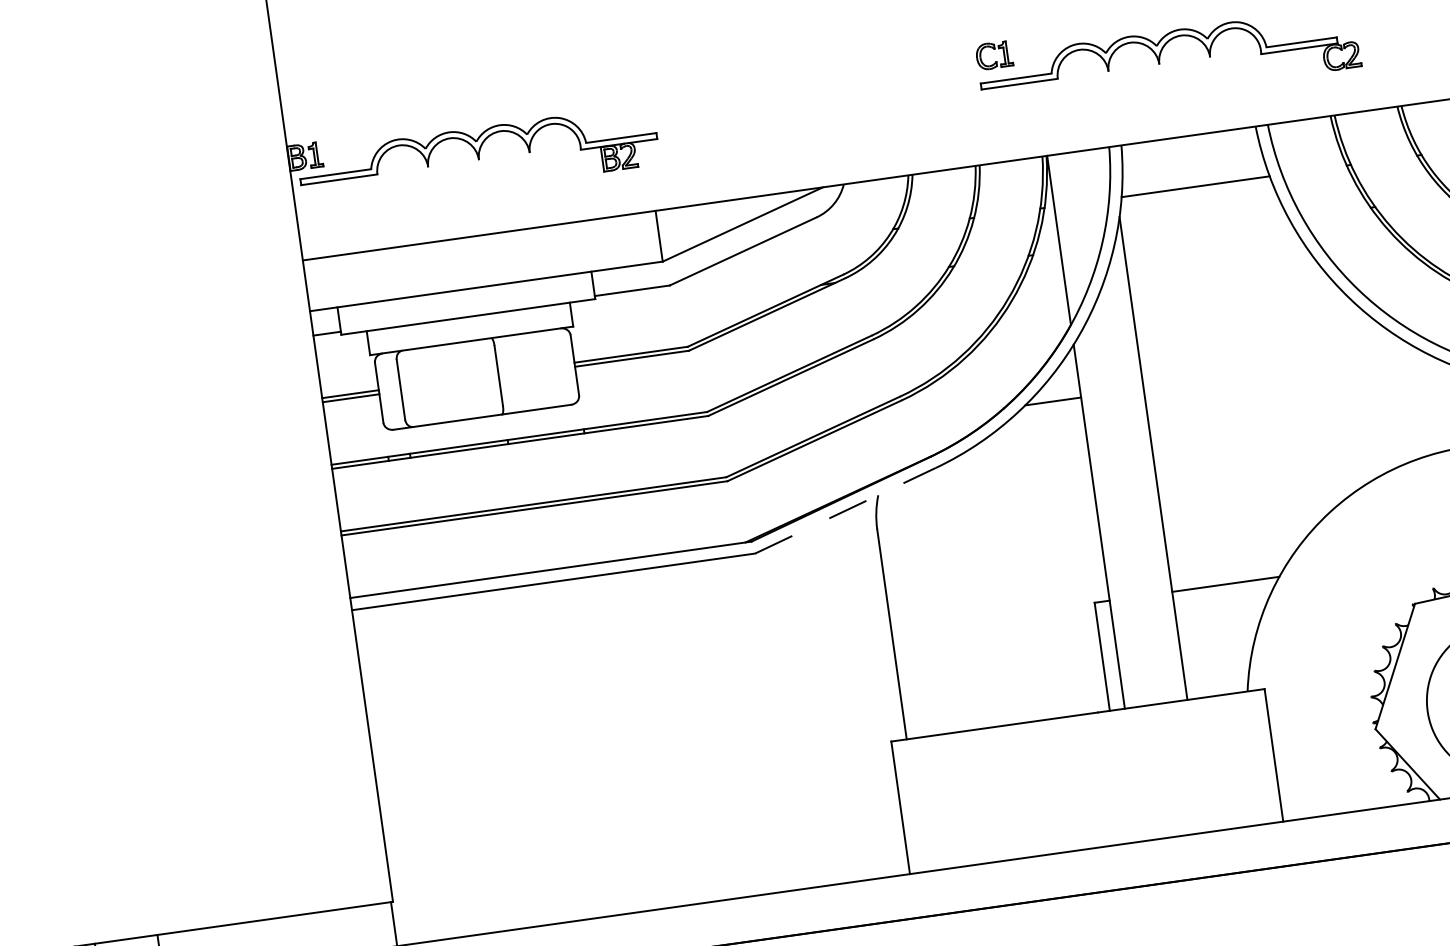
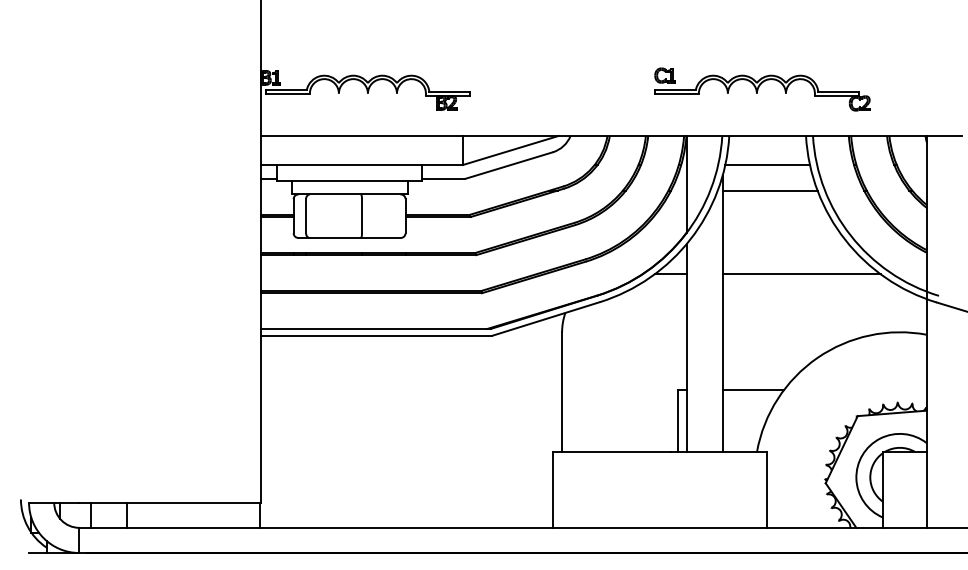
line: (1205, 230) -> (769, 190), added
line: (1281, 369) -> (801, 274), added
line: (845, 511) -> (545, 319), dashed -> solid

